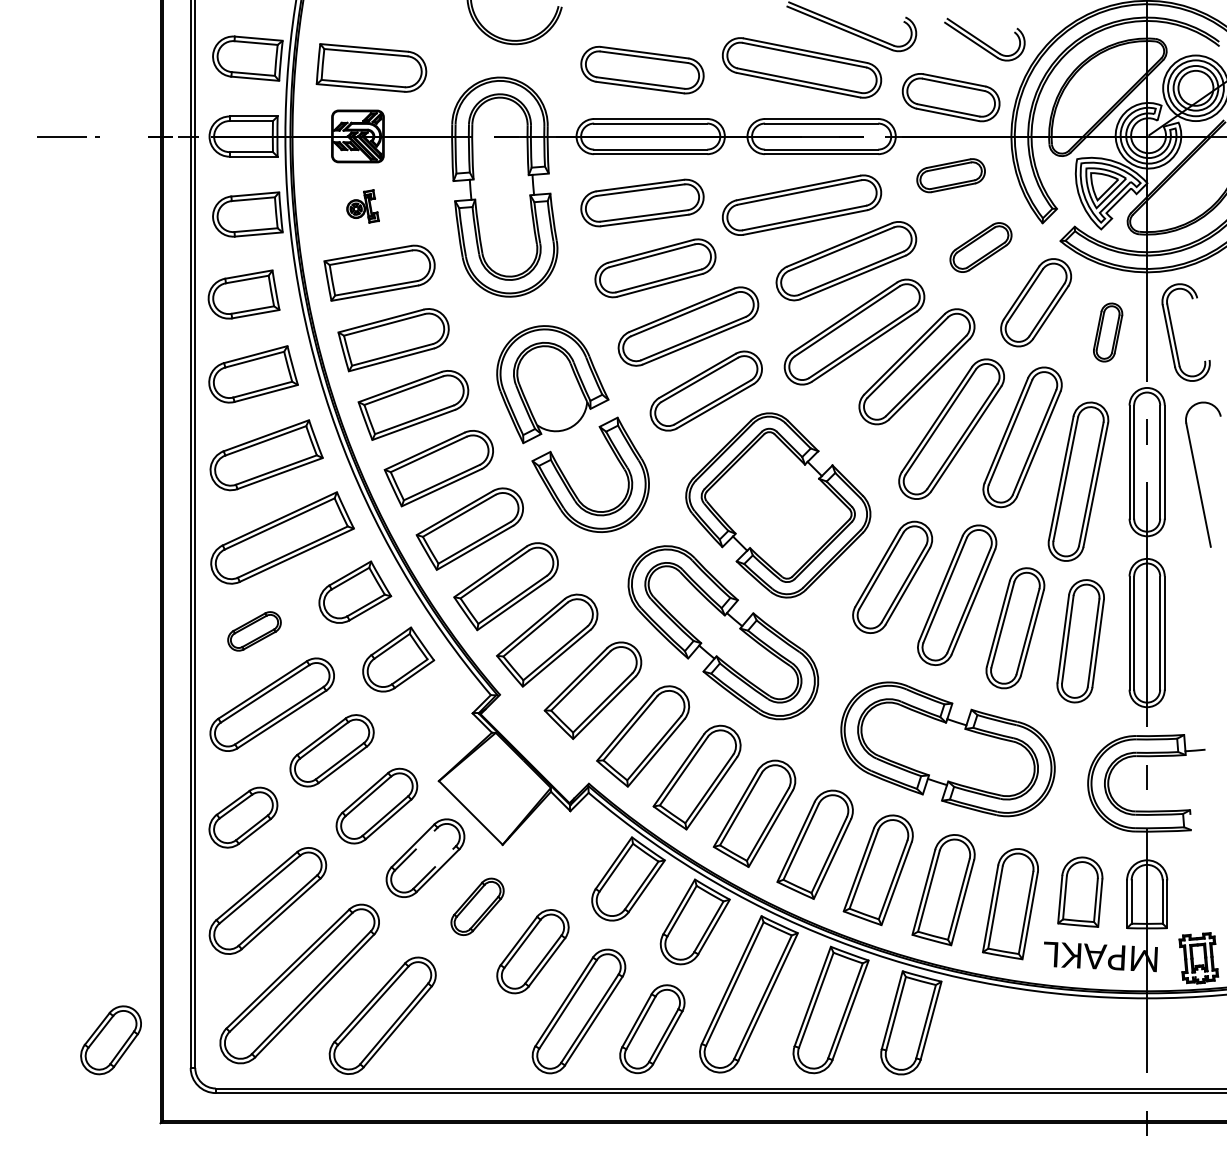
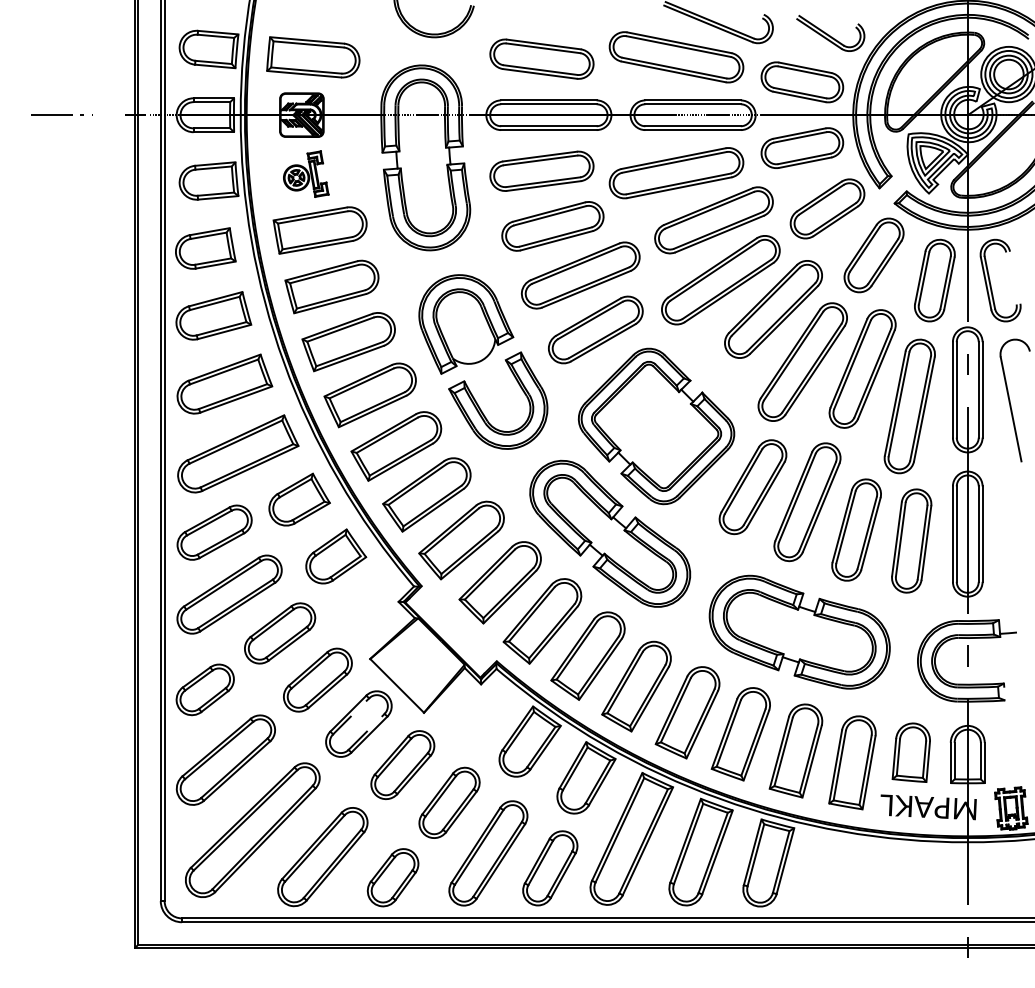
part: (950, 175) -> (801, 148), size x1.43
part: (362, 206) -> (305, 174), size x1.67
part: (980, 247) -> (827, 208), size x1.43
part: (1107, 332) -> (934, 280), size x1.67
part: (254, 631) -> (214, 532), size x1.67
part: (477, 906) -> (402, 764), size x1.43
part: (110, 1040) -> (392, 877), moved

